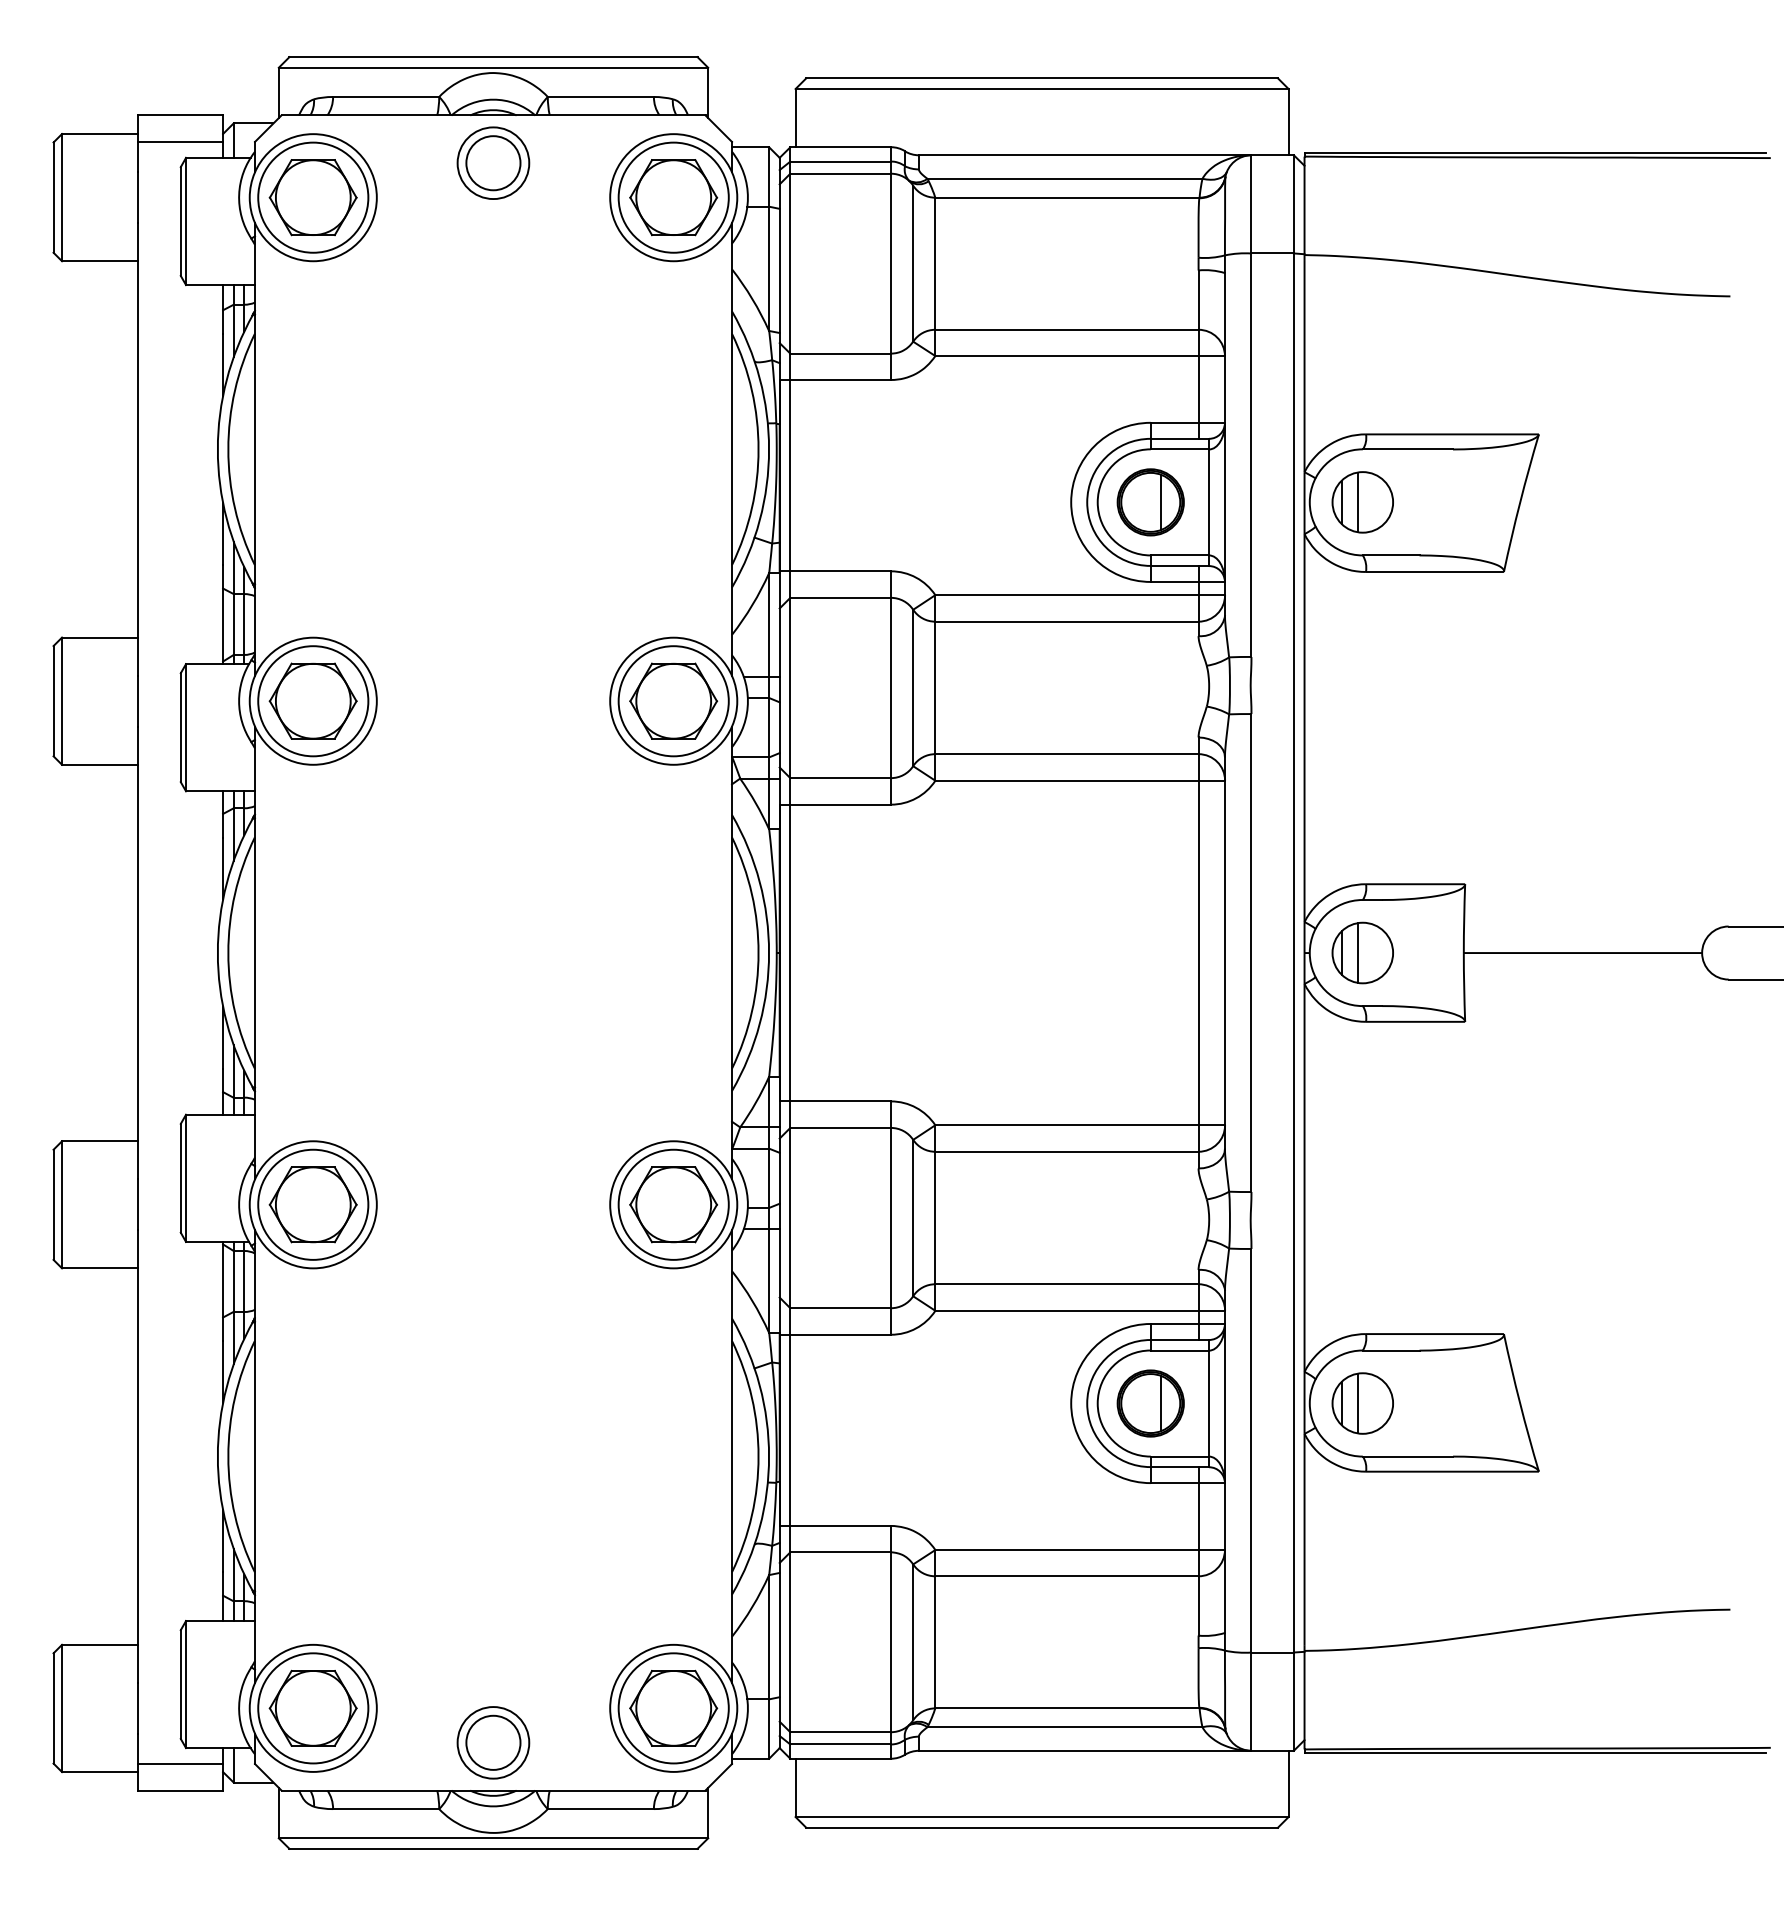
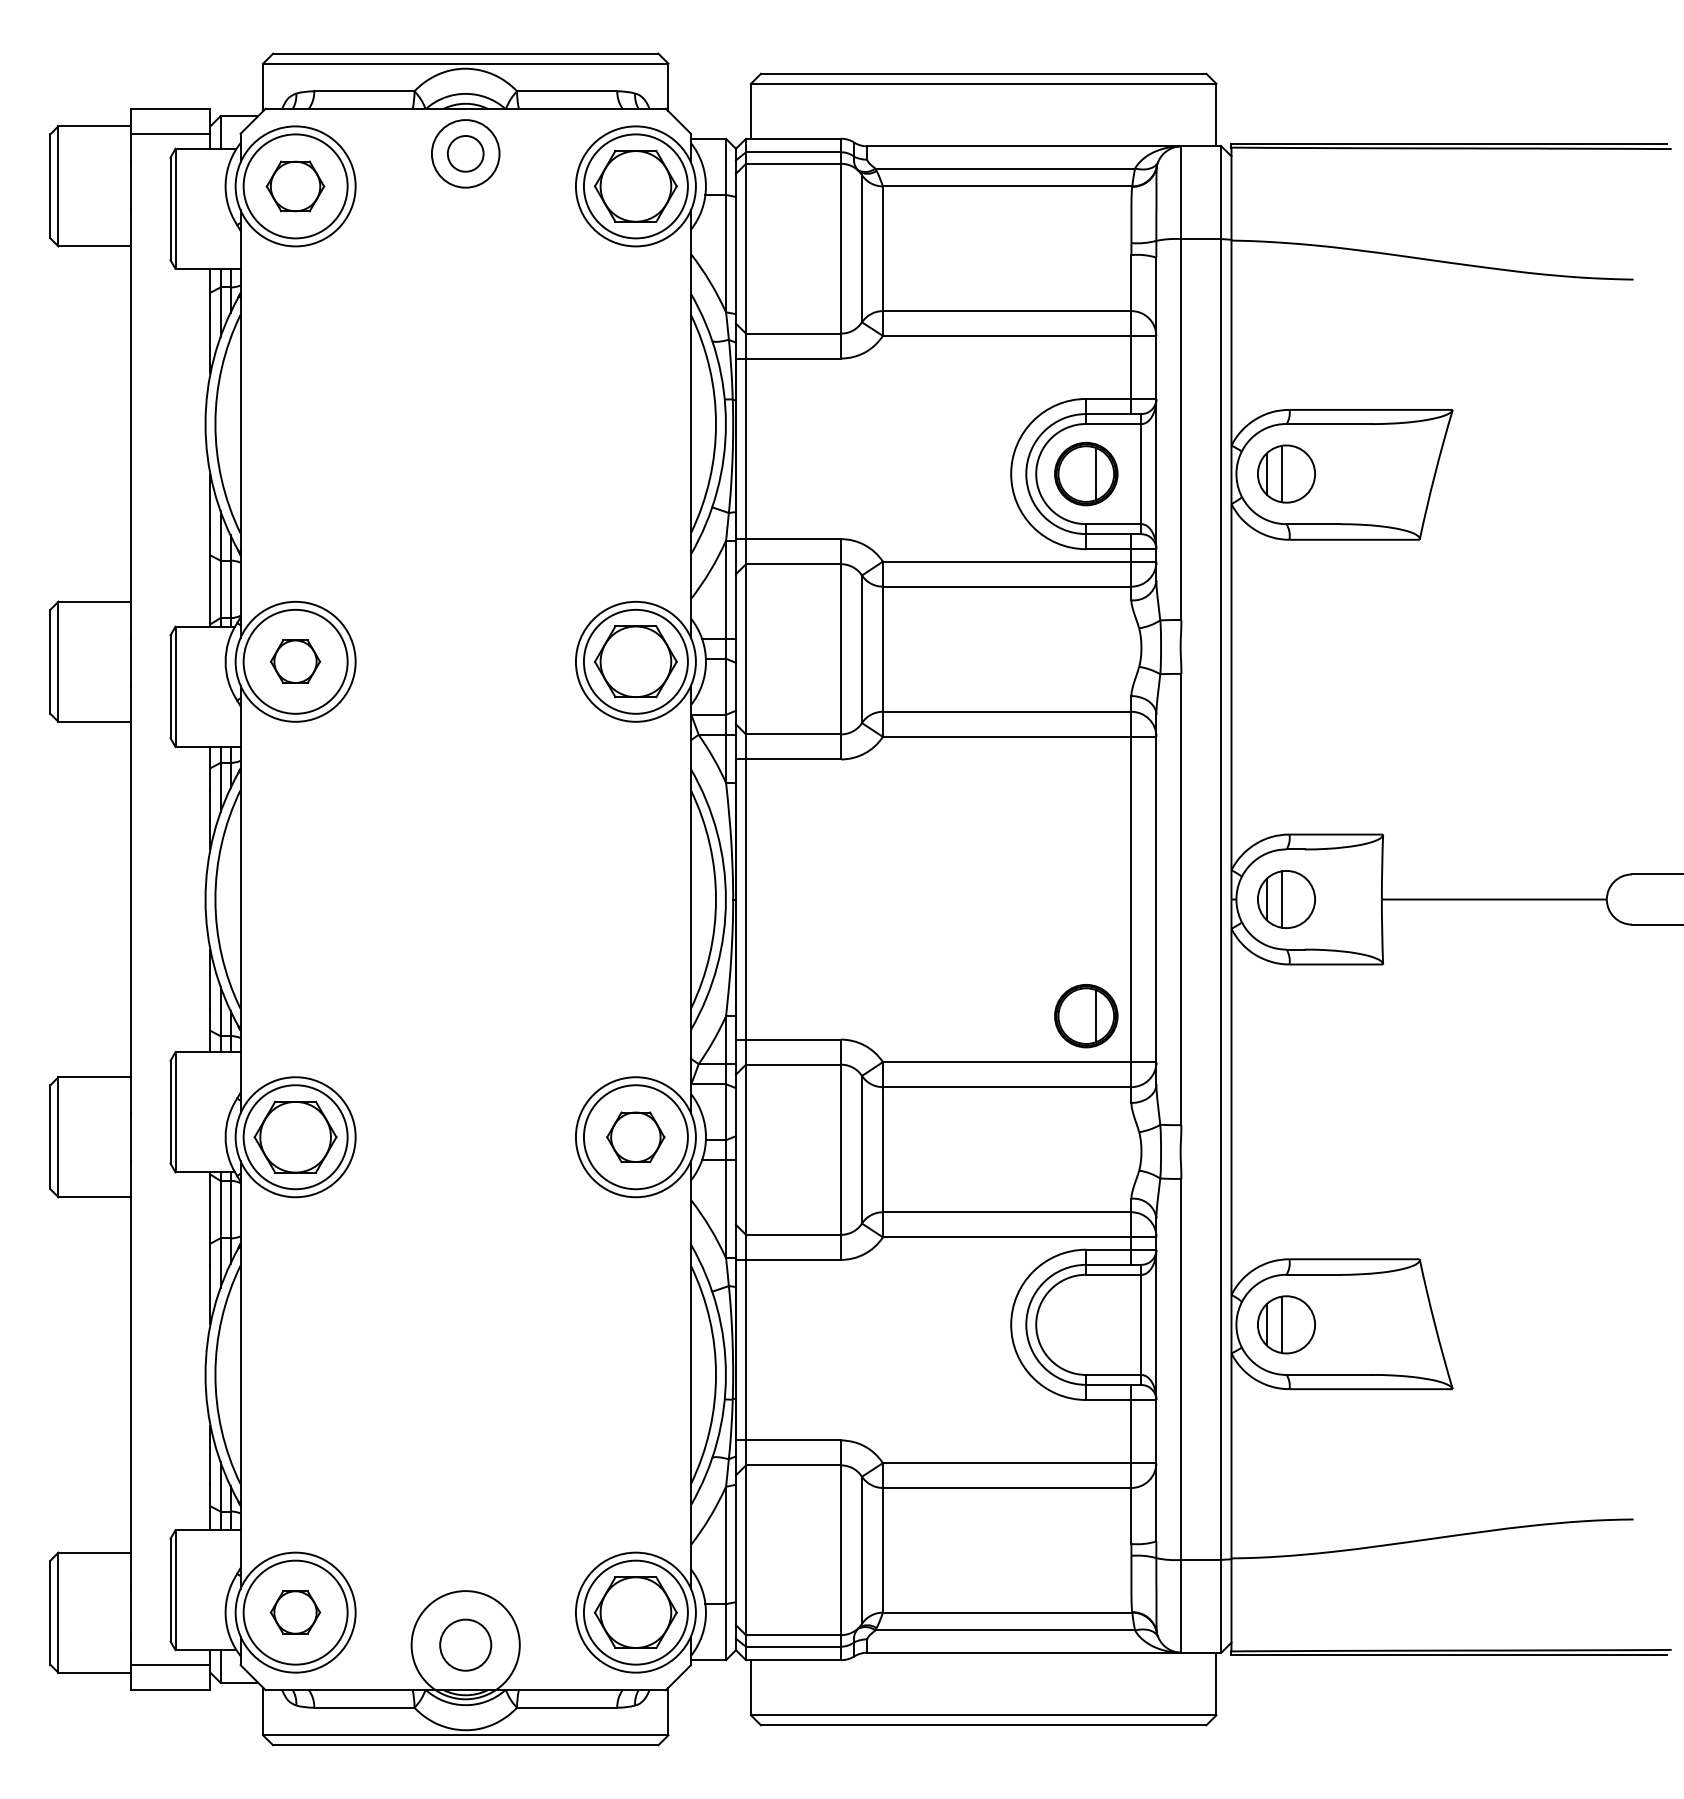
circle: (493, 163) -> (465, 154), size x0.7
part: (312, 197) -> (294, 186), size x0.7
part: (312, 700) -> (294, 661), size x0.6
part: (673, 1204) -> (635, 1136), size x0.7
part: (1150, 1403) -> (1086, 1016), moved
part: (312, 1707) -> (294, 1611), size x0.6
circle: (493, 1742) -> (465, 1644), size x1.6

